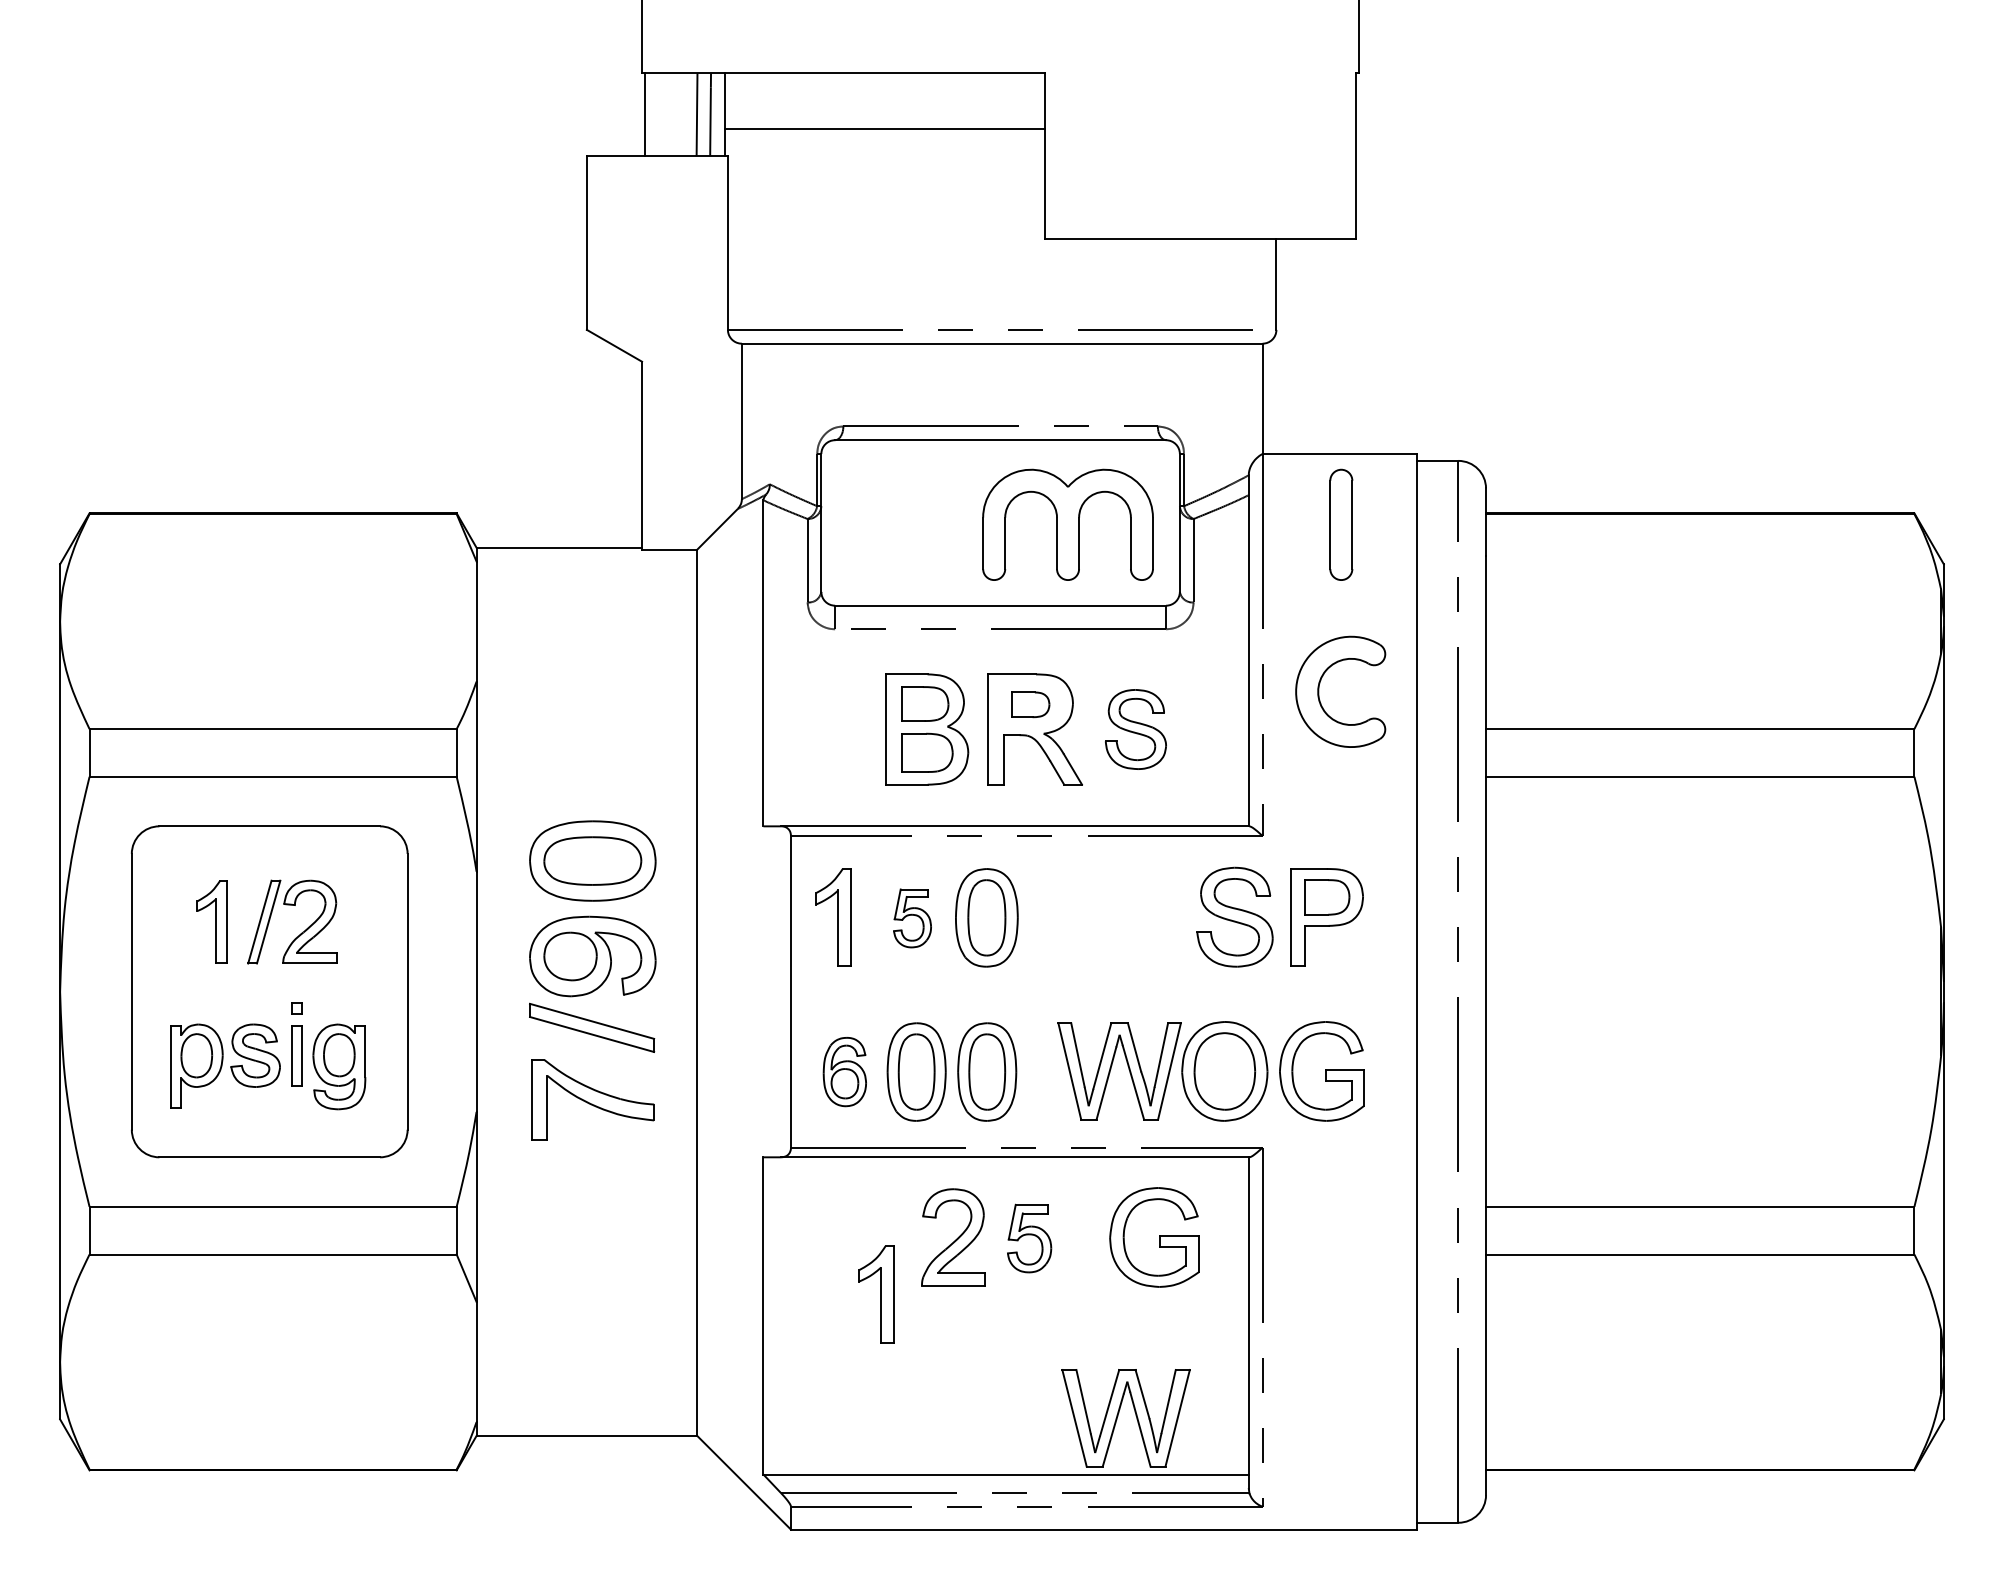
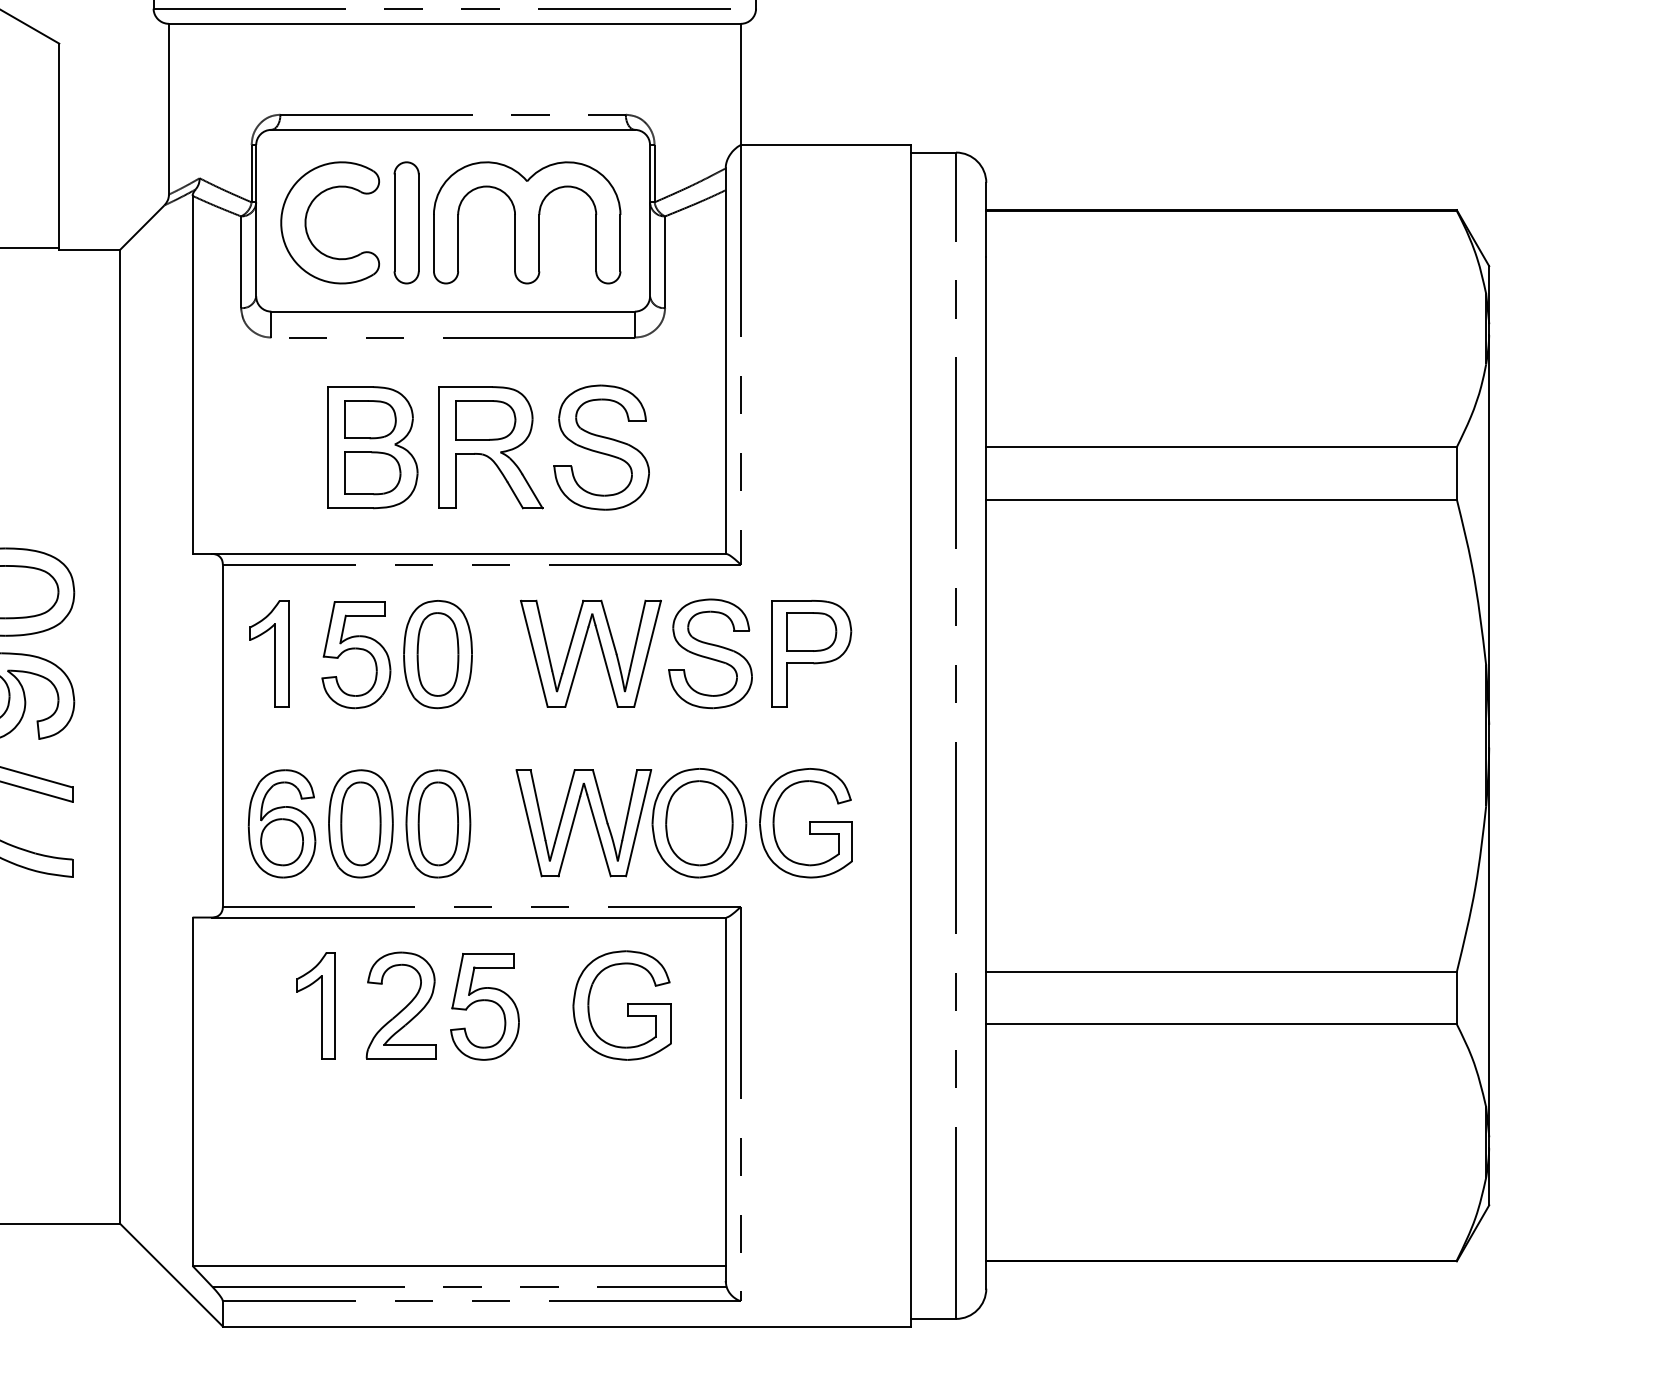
part: (1341, 524) -> (406, 222), moved
part: (1319, 691) -> (306, 222), moved
part: (1030, 704) -> (485, 420), size x1.43
part: (1135, 729) -> (601, 447), size x1.43
part: (912, 918) -> (356, 655), size x1.67
part: (844, 1071) -> (281, 823), size x1.43
part: (1029, 1238) -> (484, 1006), size x1.43
part: (876, 1294) -> (316, 1005), moved
part: (1118, 1416) -> (582, 651), moved

